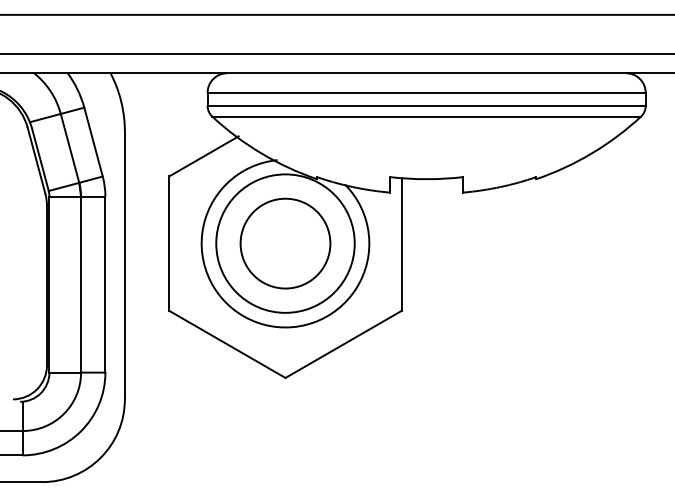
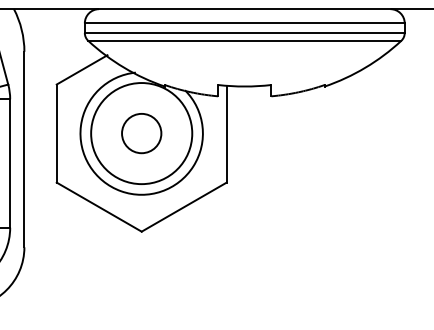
circle: (285, 243) -> (141, 133), size x0.6

